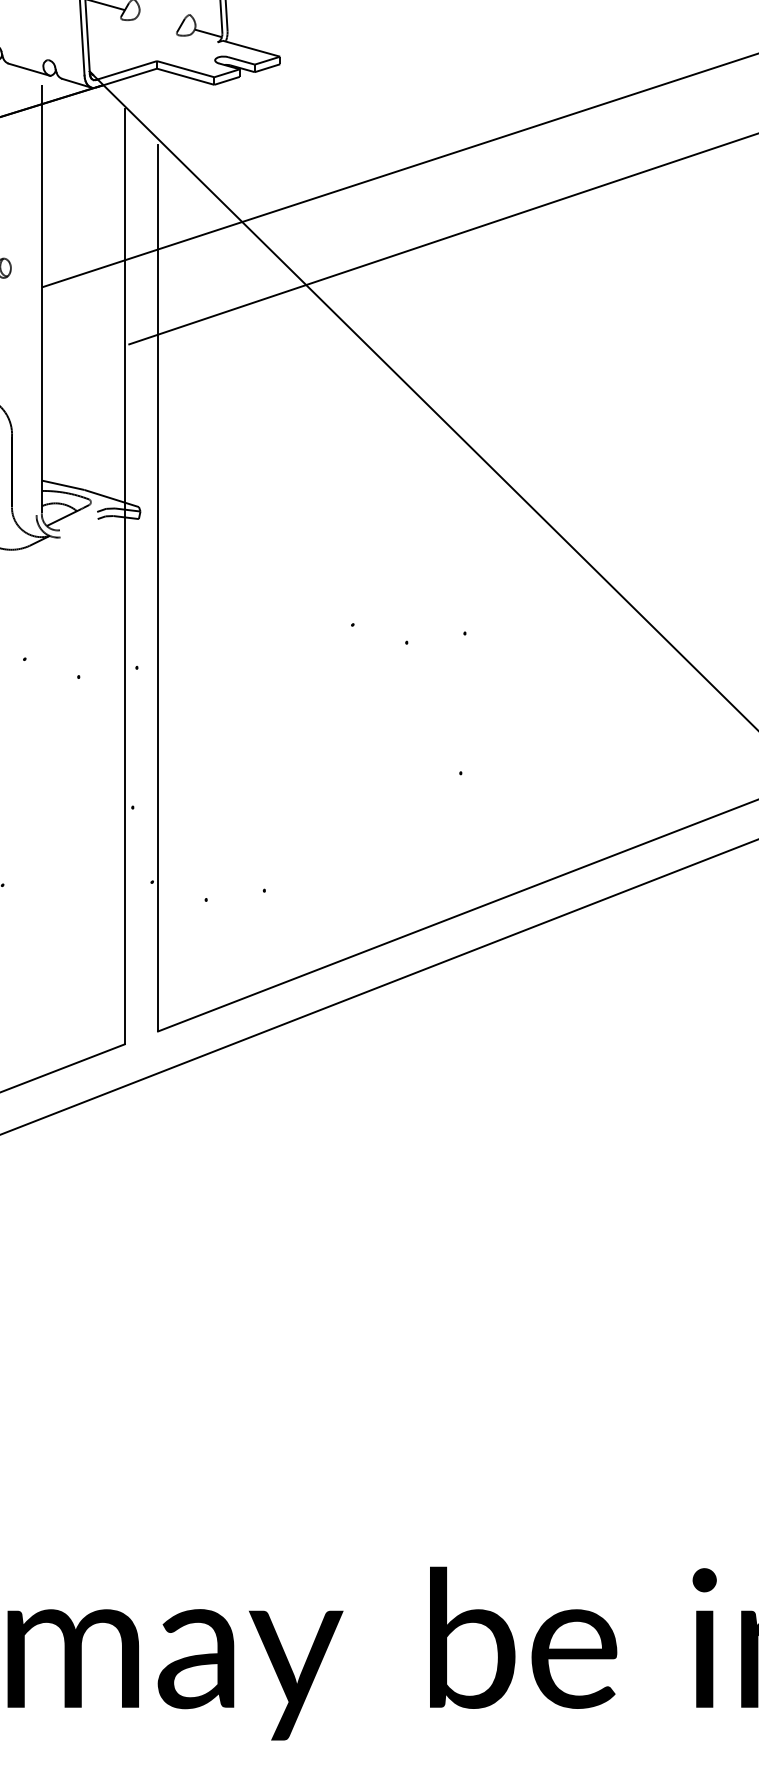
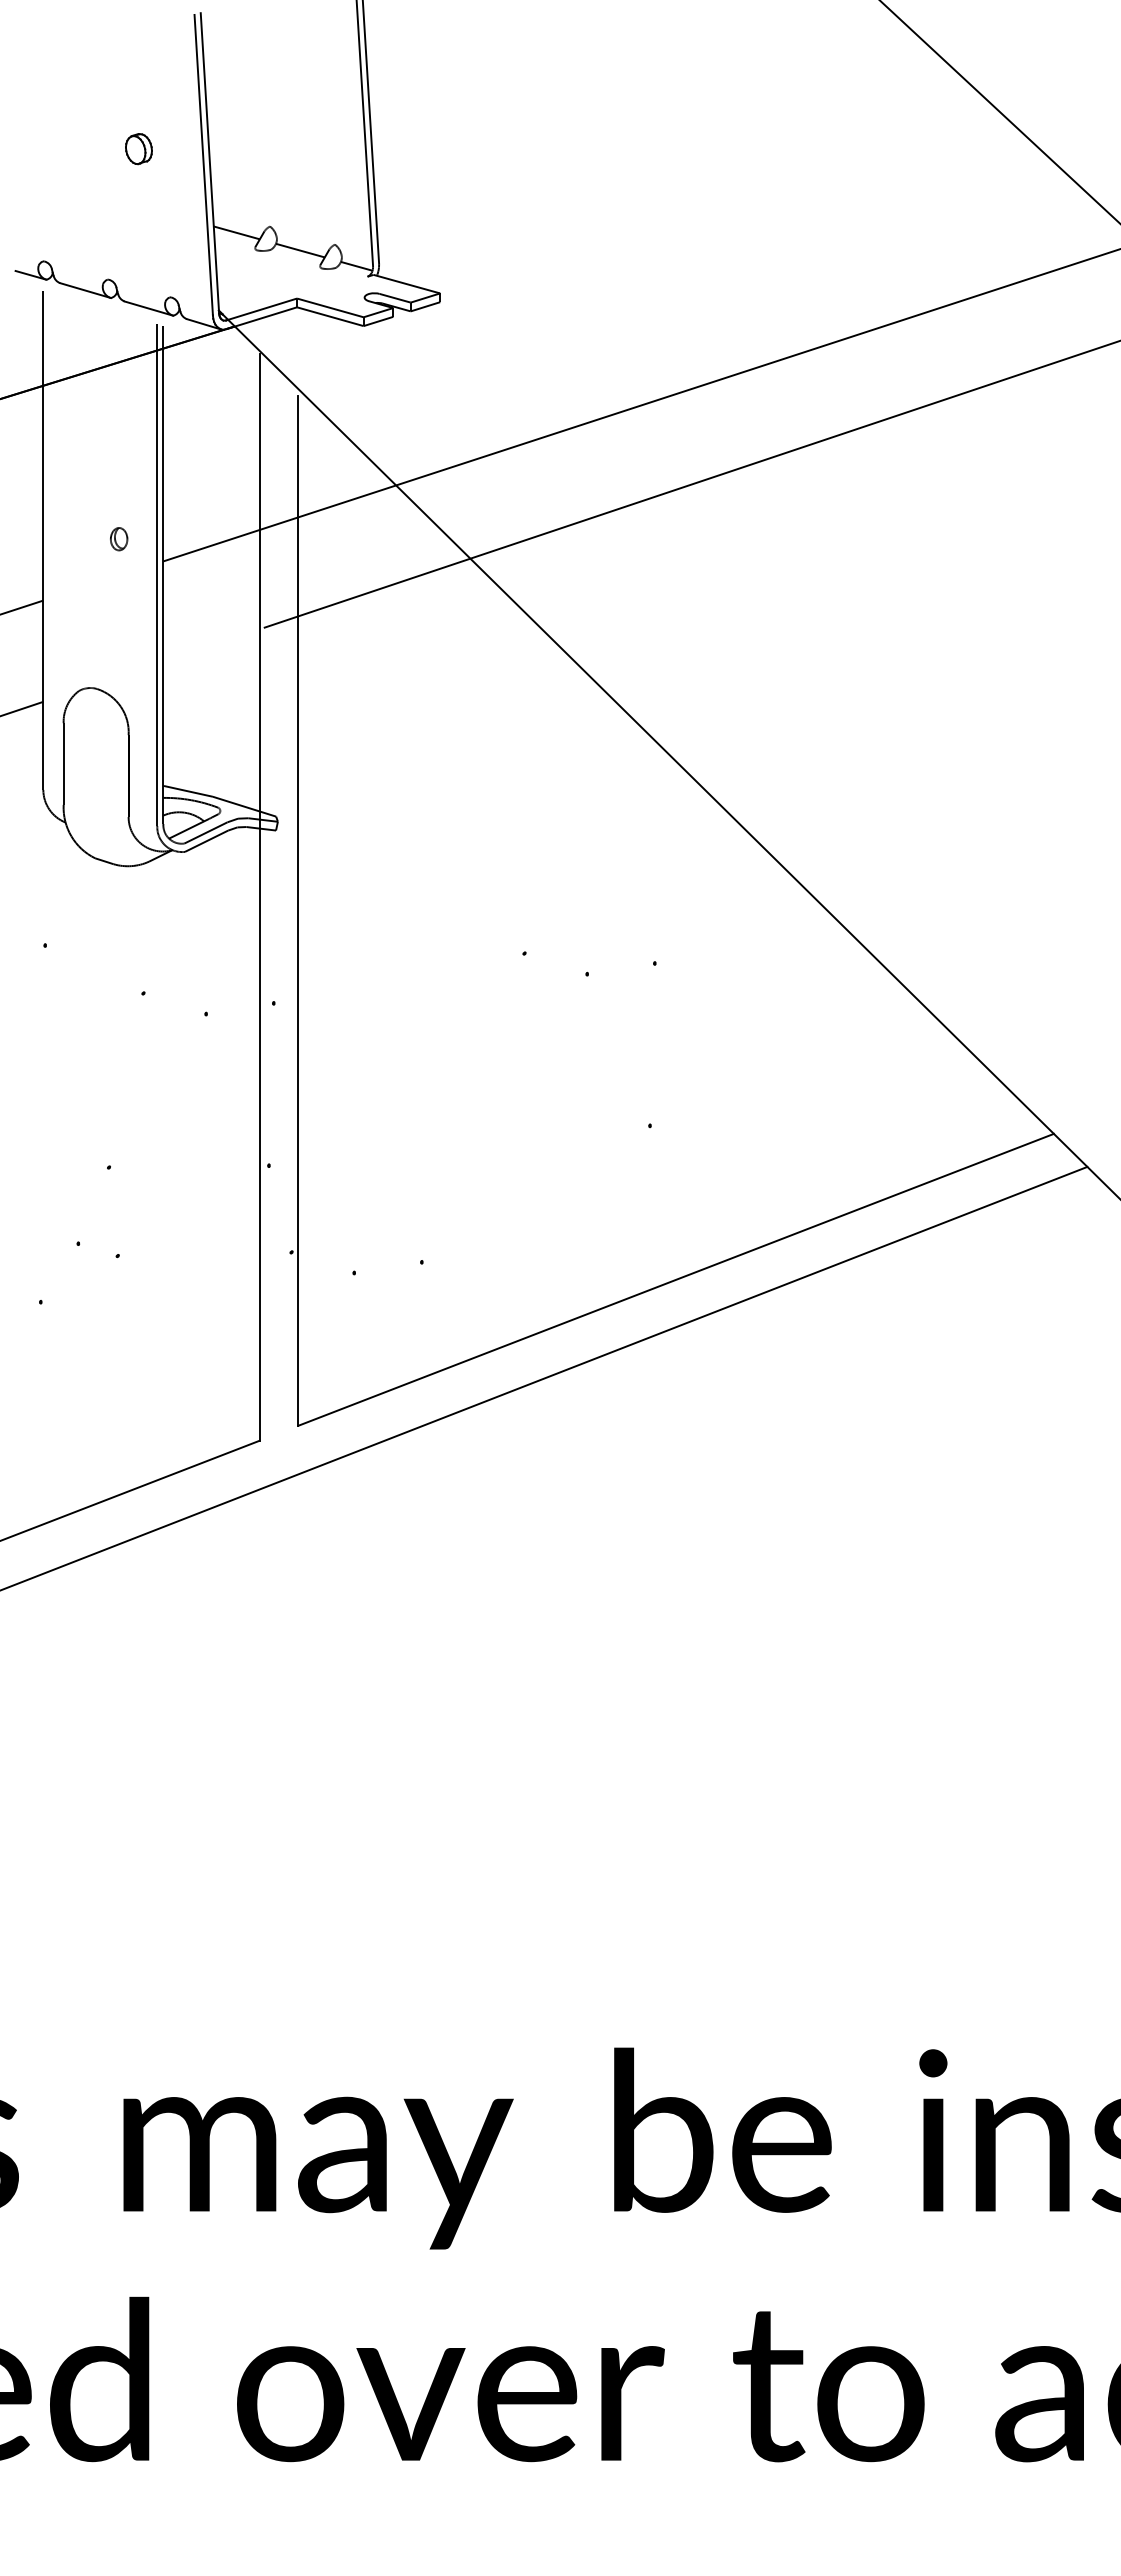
line: (159, 19) -> (300, 250), added
line: (36, 298) -> (157, 574), added
line: (78, 520) -> (205, 832), added
line: (79, 527) -> (206, 840), added

